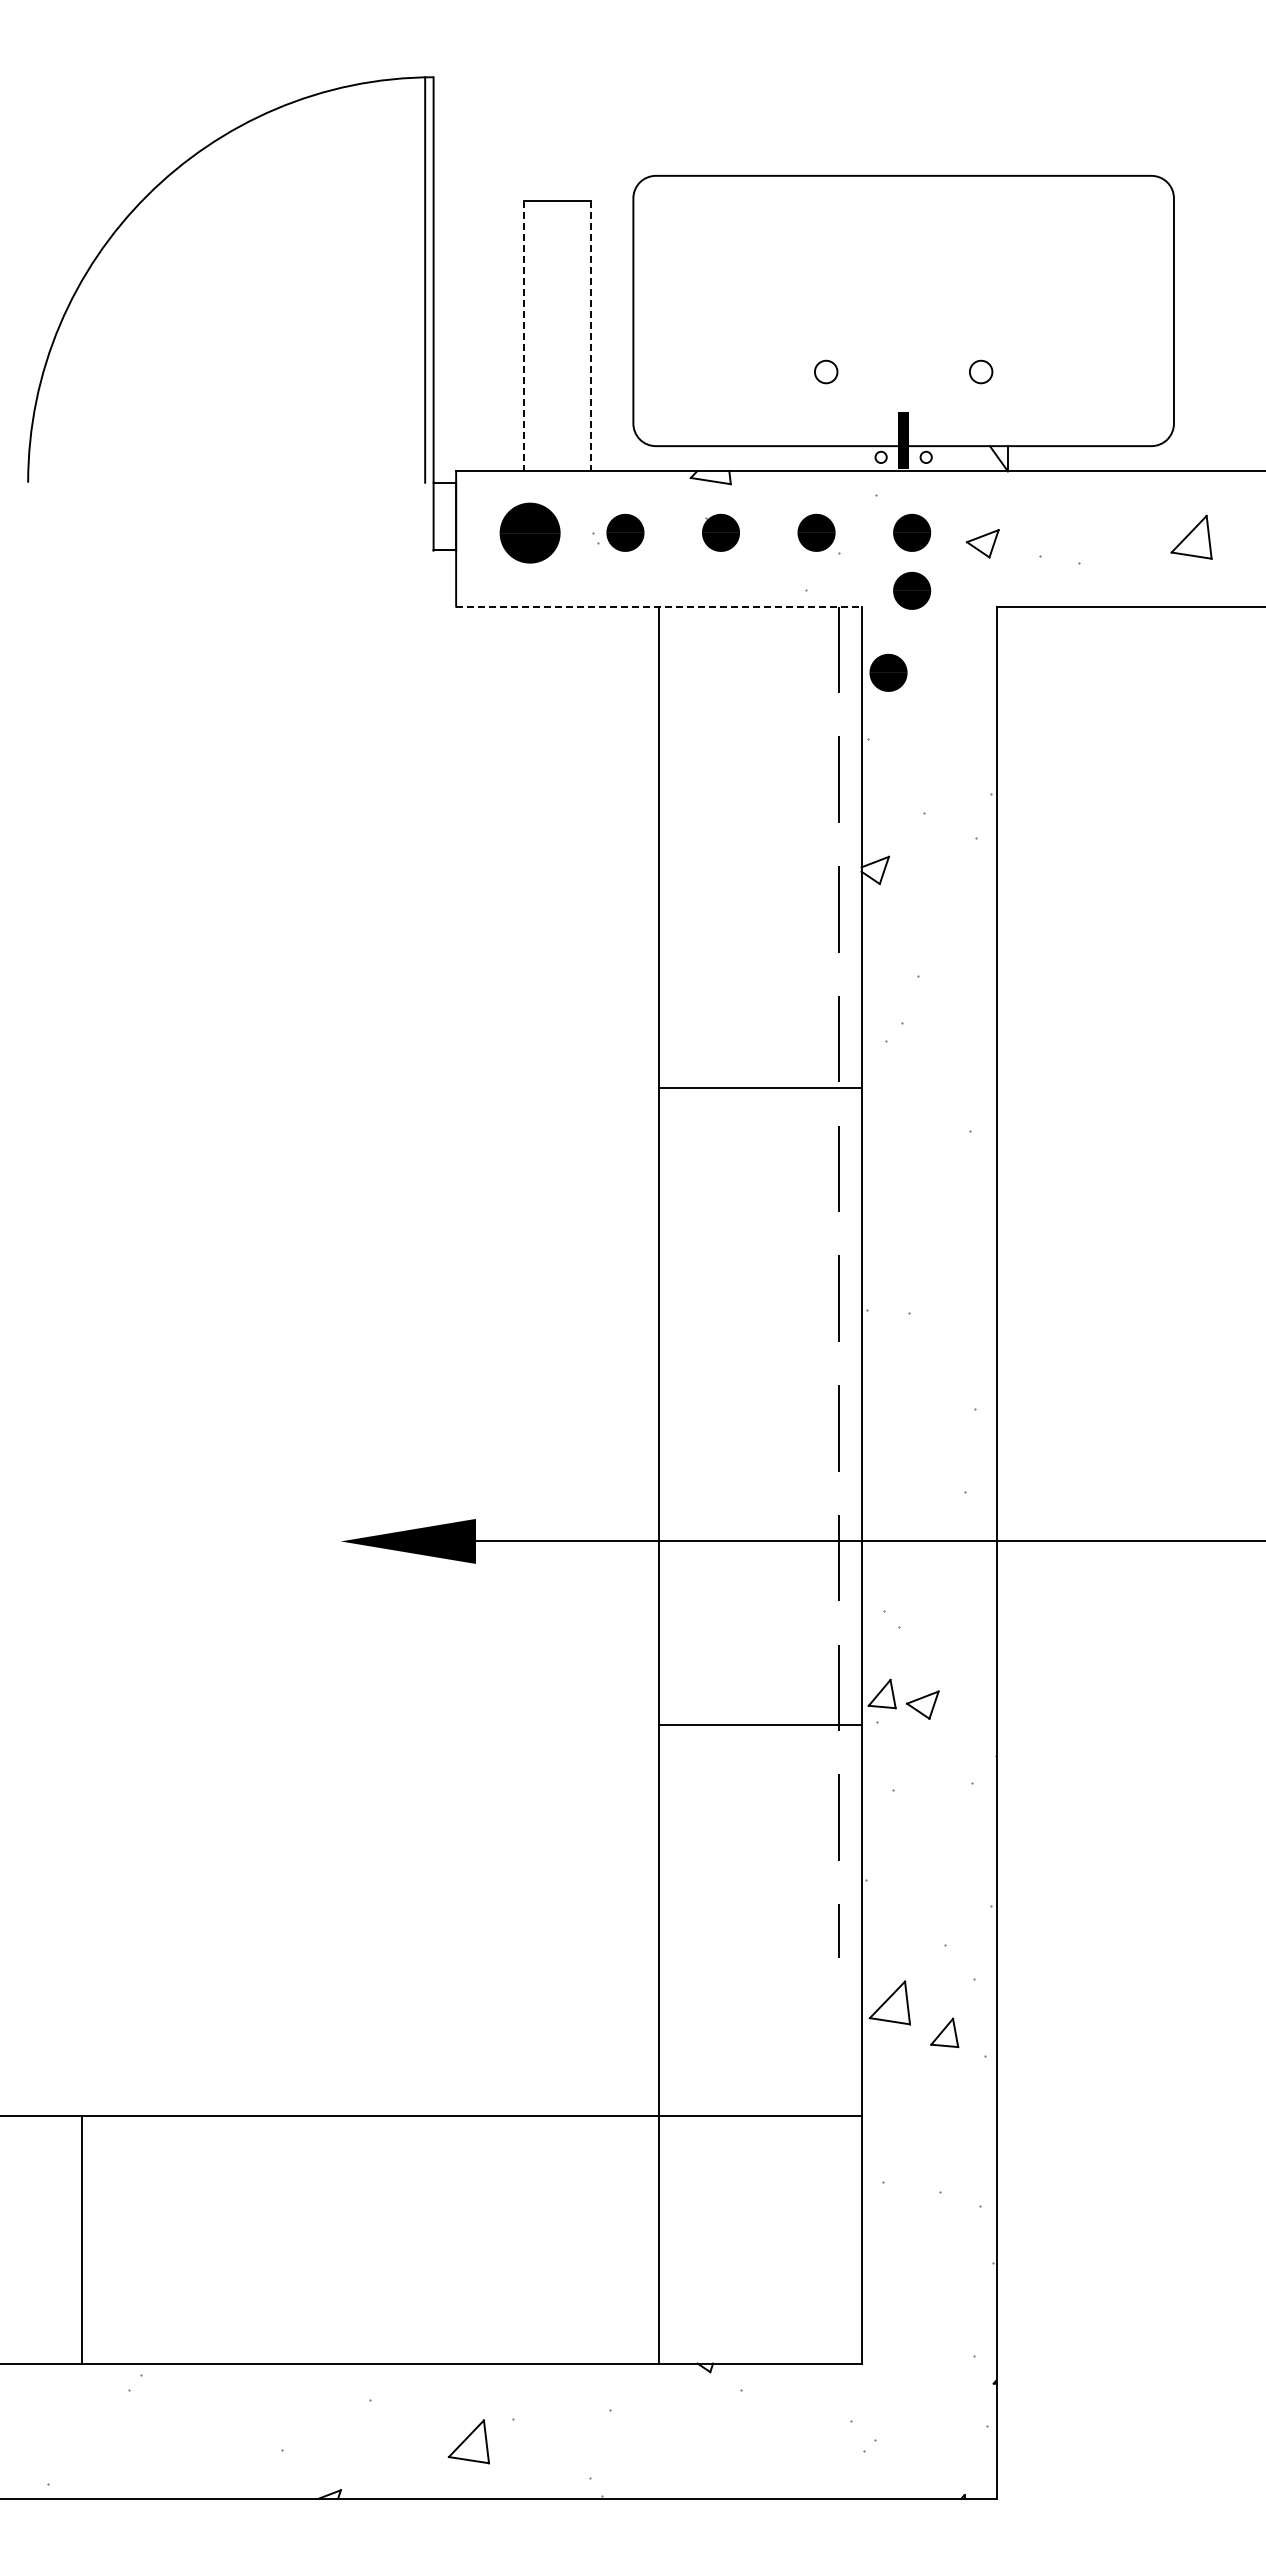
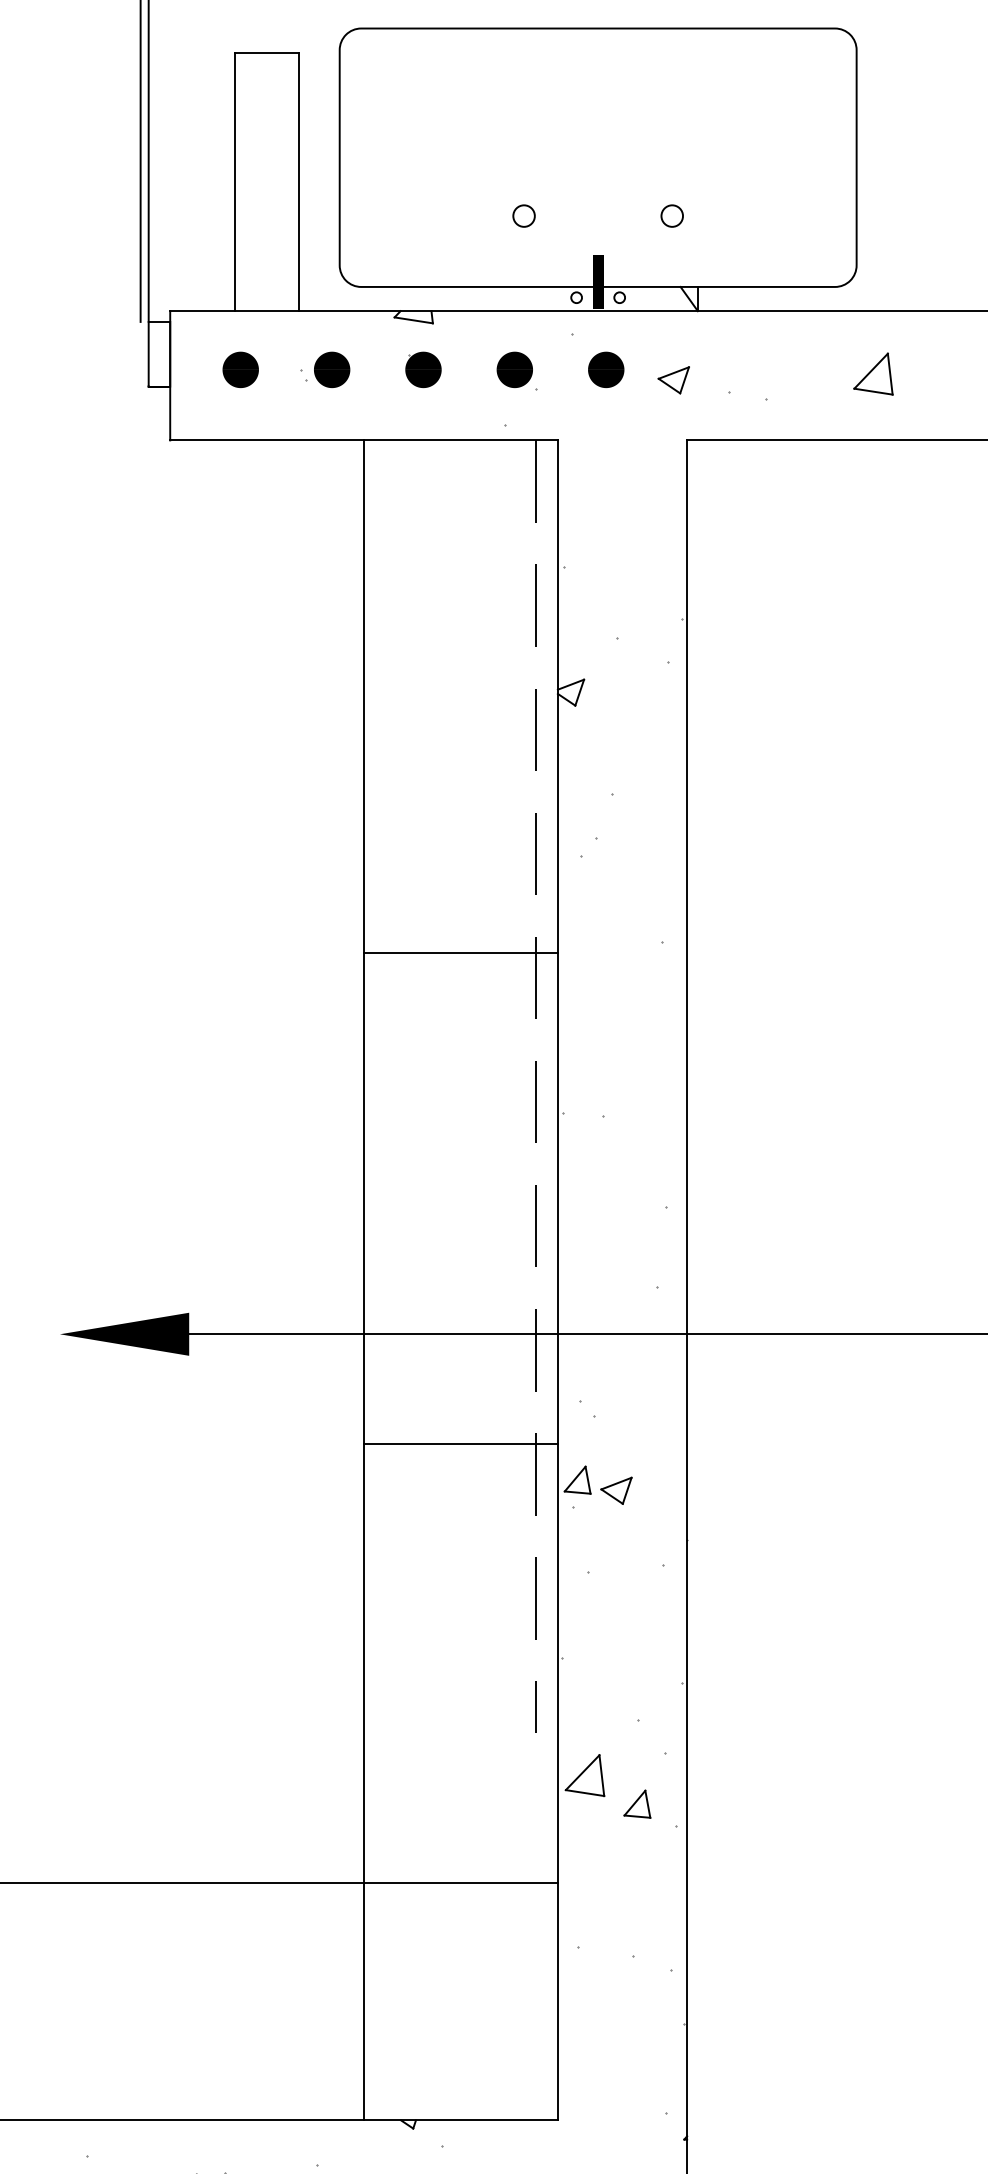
line: (523, 336) -> (234, 182), dashed -> solid
line: (591, 336) -> (299, 182), dashed -> solid
part: (529, 532) -> (240, 369), size x0.62
part: (912, 590) -> (606, 425), removed
line: (658, 606) -> (363, 440), dashed -> solid
part: (888, 672) -> (583, 503), removed
line: (759, 1088) -> (460, 952), moved
line: (759, 1725) -> (460, 1444), moved

